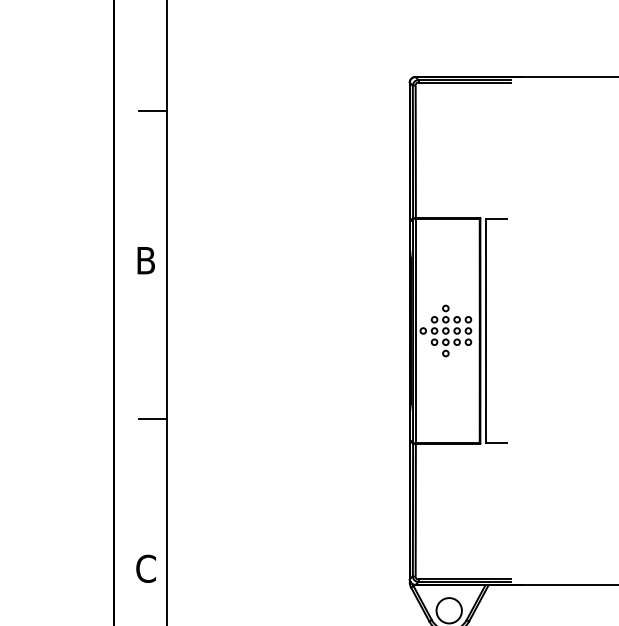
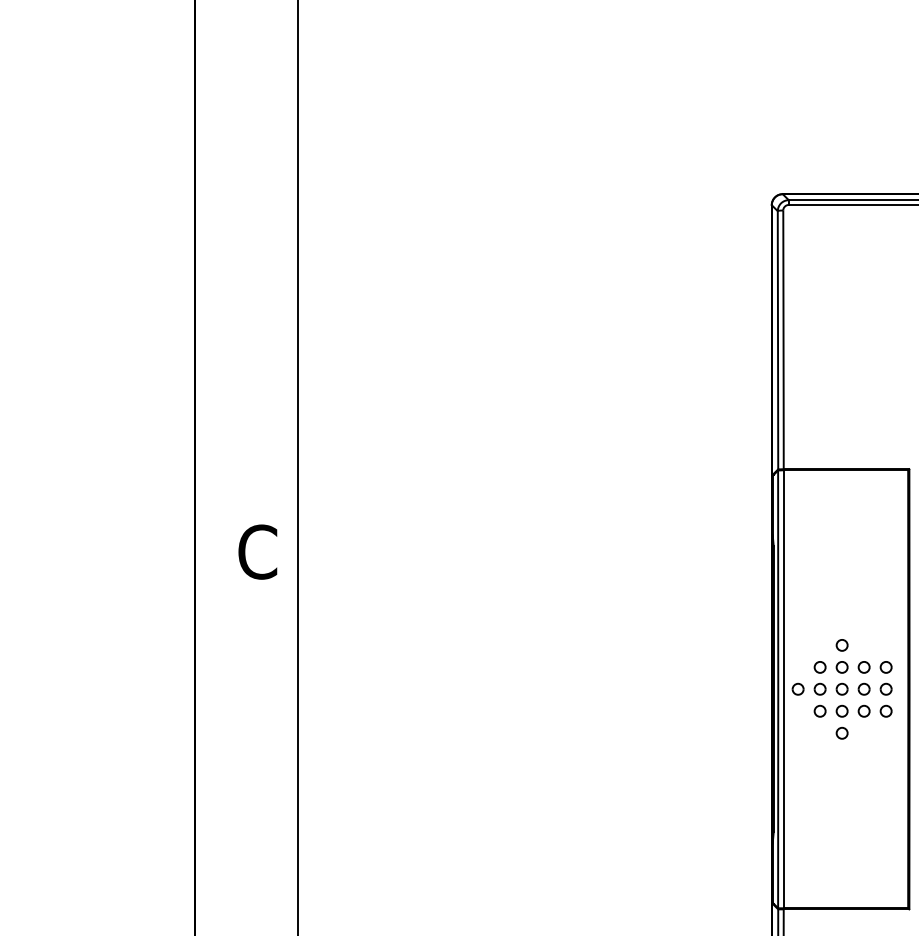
line: (152, 110) -> (270, 259), removed
text: (145, 260) -> (256, 551), B -> C
line: (152, 418) -> (270, 859), removed

